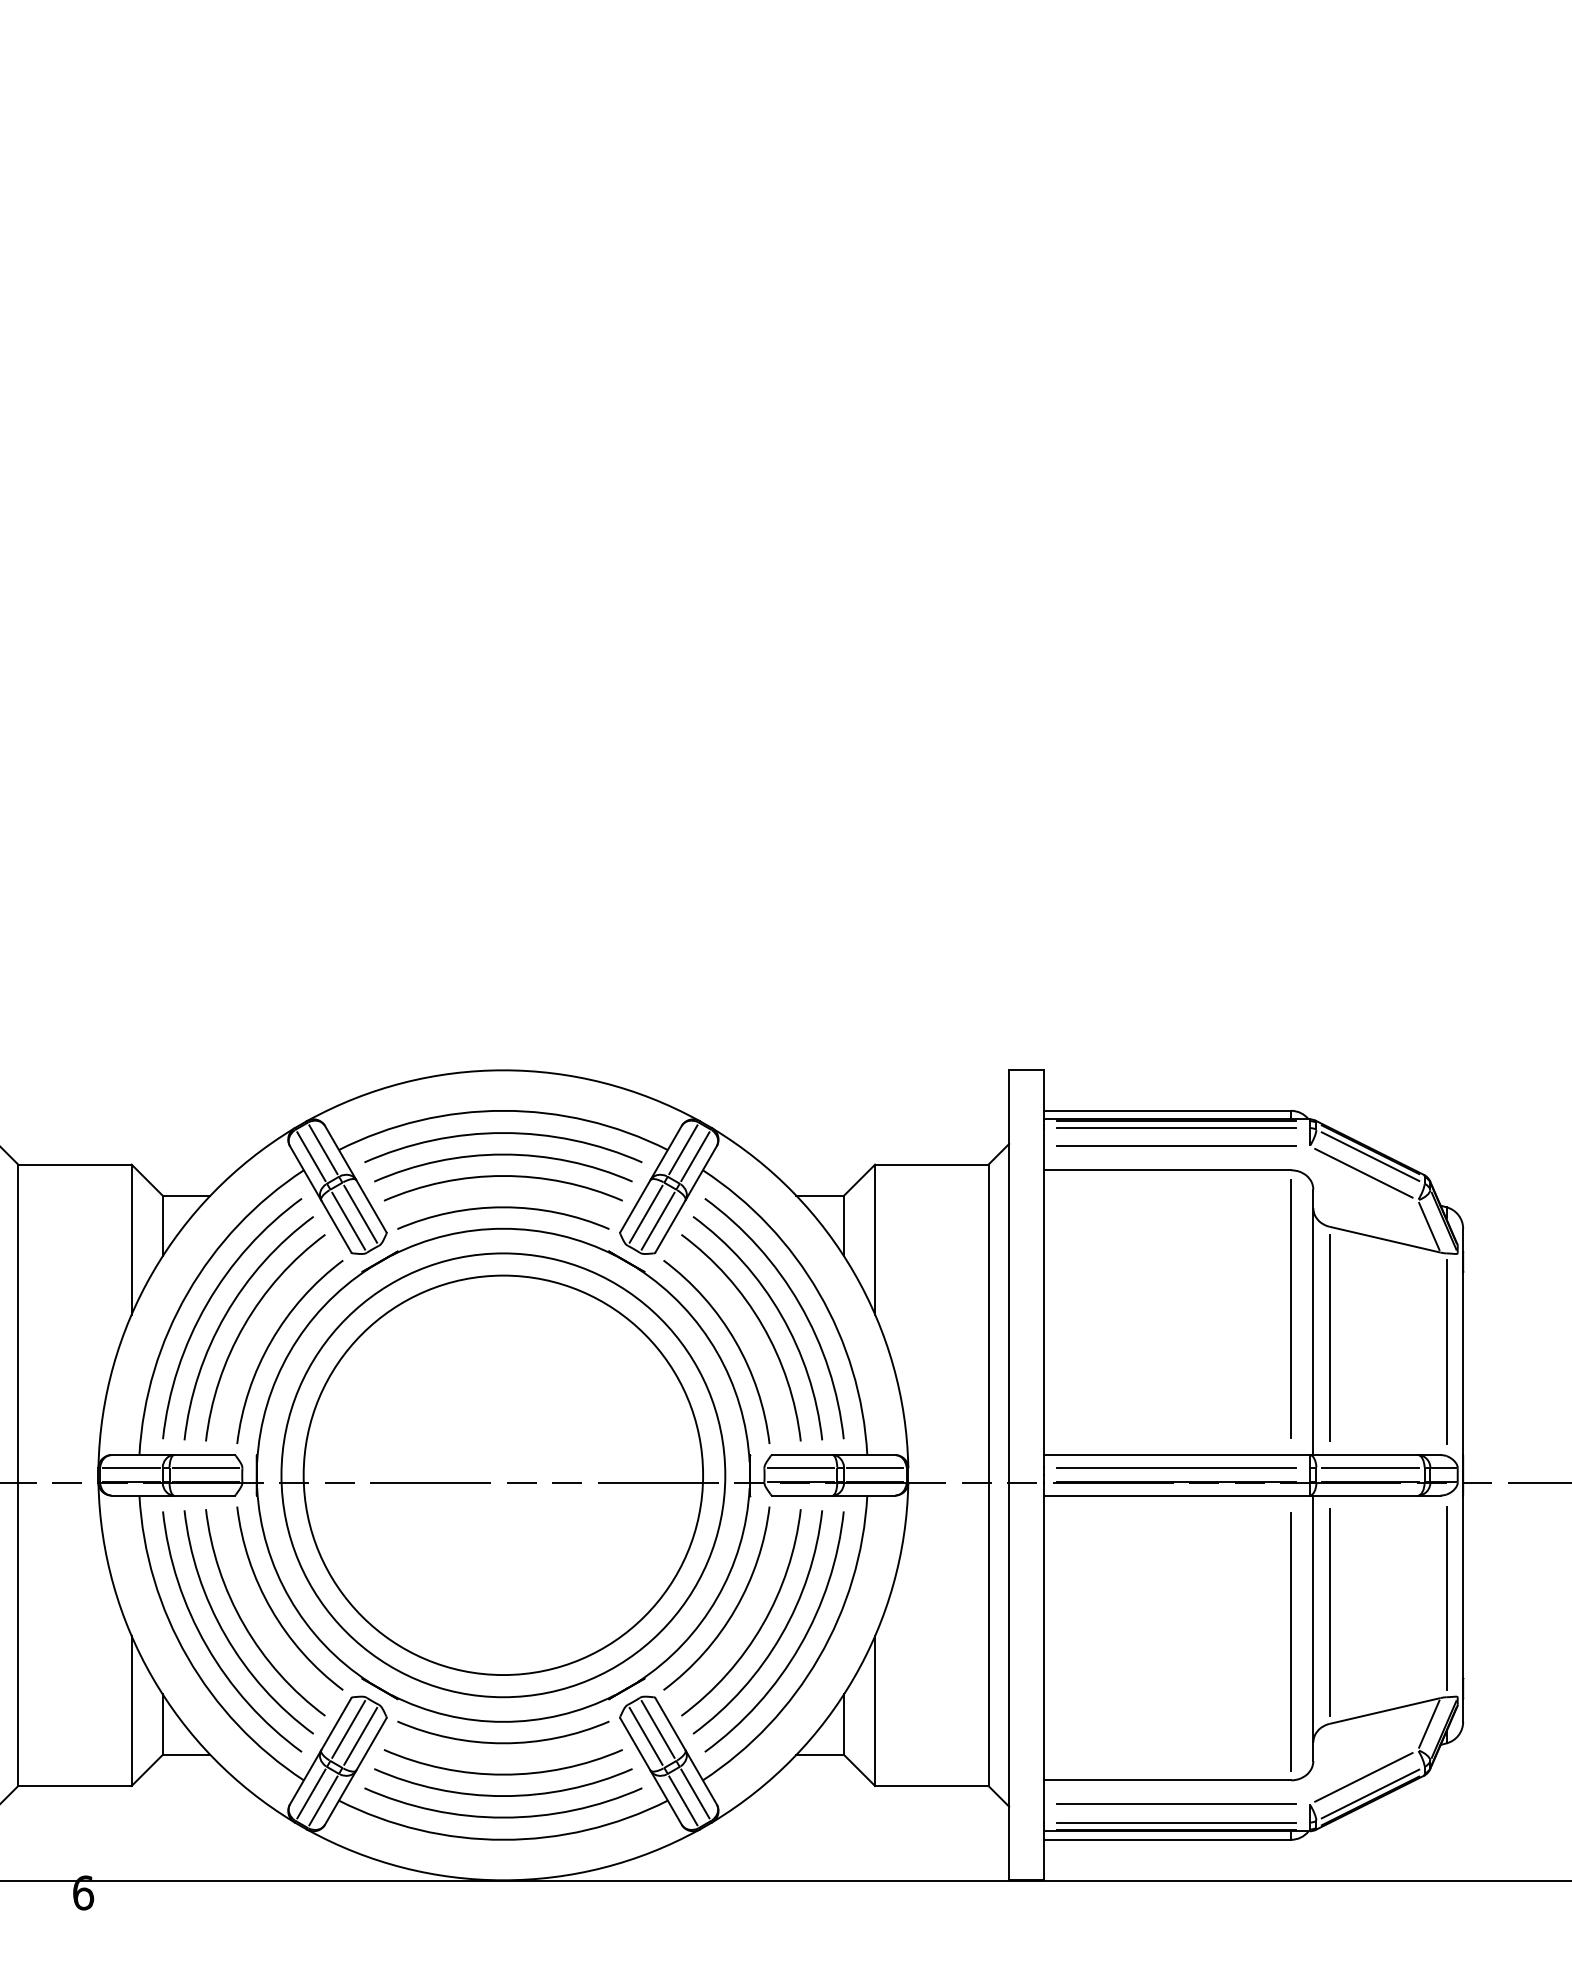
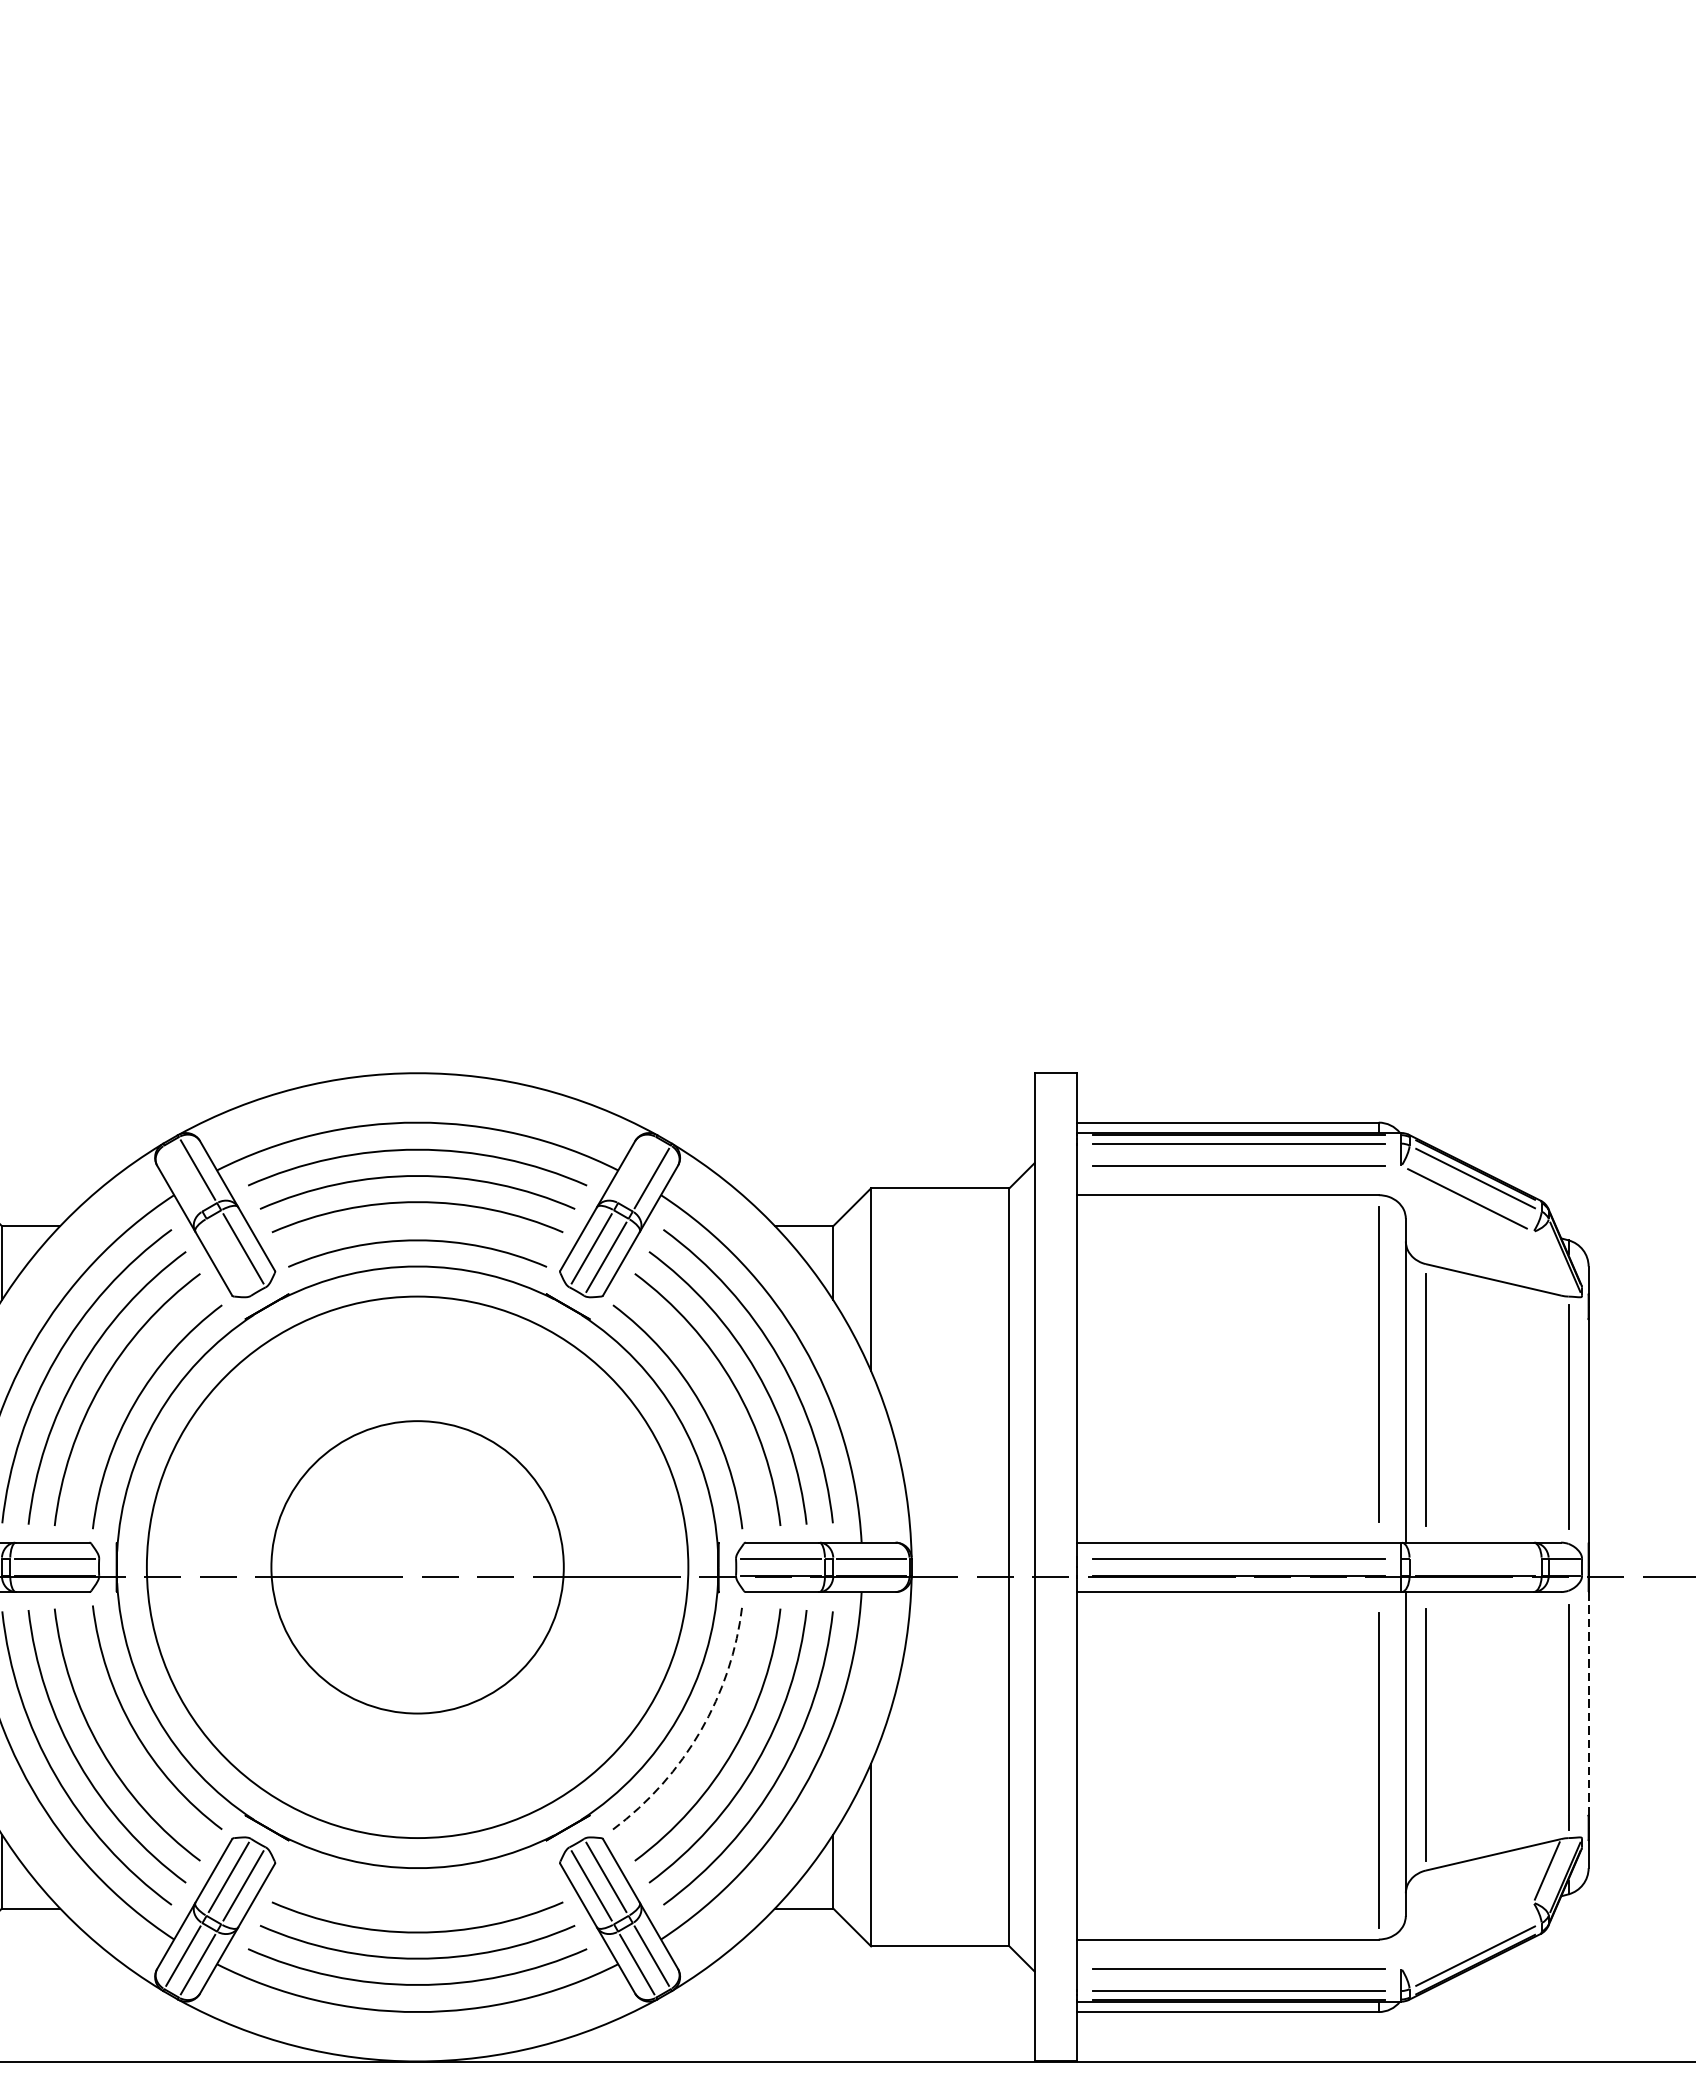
line: (683, 1149) -> (637, 1169), removed
line: (311, 1156) -> (183, 1178), removed
line: (348, 1220) -> (228, 1256), removed
line: (1429, 1225) -> (1547, 1262), removed
line: (1370, 1468) -> (1475, 1559), removed
circle: (503, 1475) -> (417, 1567), size x0.6
line: (1463, 1587) -> (1589, 1704), solid -> dashed
arc: (735, 1609) -> (700, 1731), solid -> dashed
arc: (503, 1742) -> (417, 1893), removed
line: (1363, 1777) -> (1467, 1936), removed

